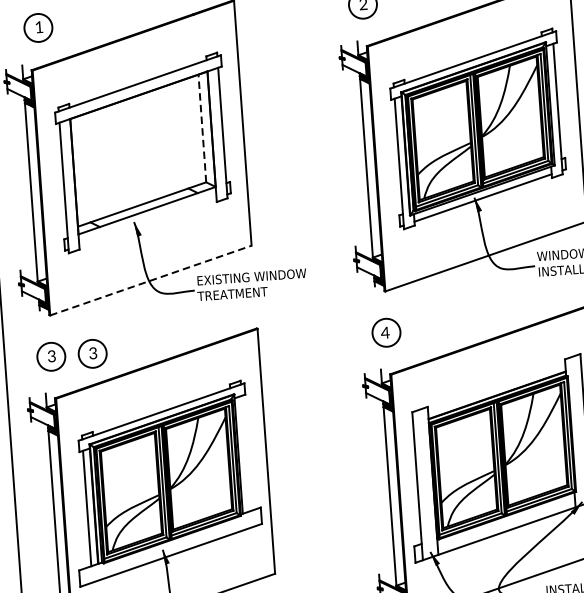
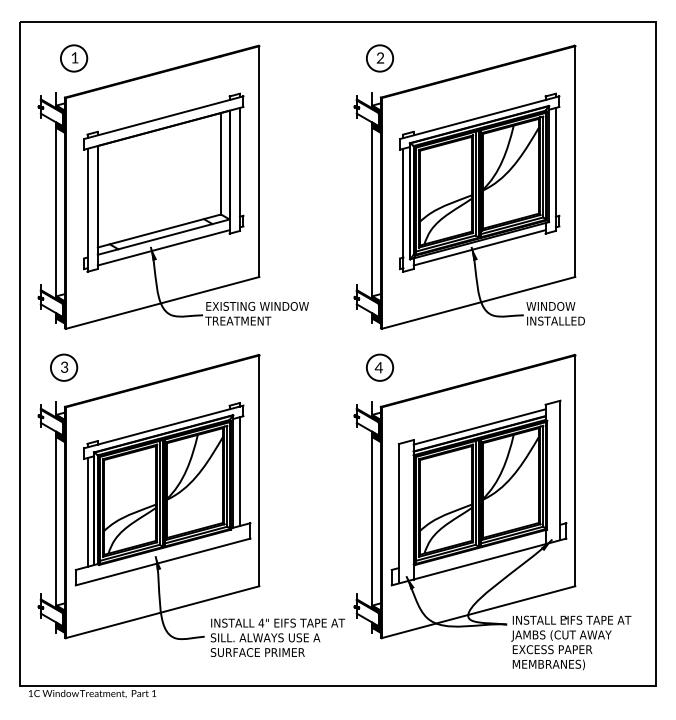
line: (202, 128) -> (221, 163), dashed -> solid
line: (147, 221) -> (163, 247), added
line: (151, 280) -> (163, 302), dashed -> solid
part: (93, 353) -> (103, 367), removed
line: (496, 387) -> (479, 426), added
line: (245, 453) -> (239, 471), added

